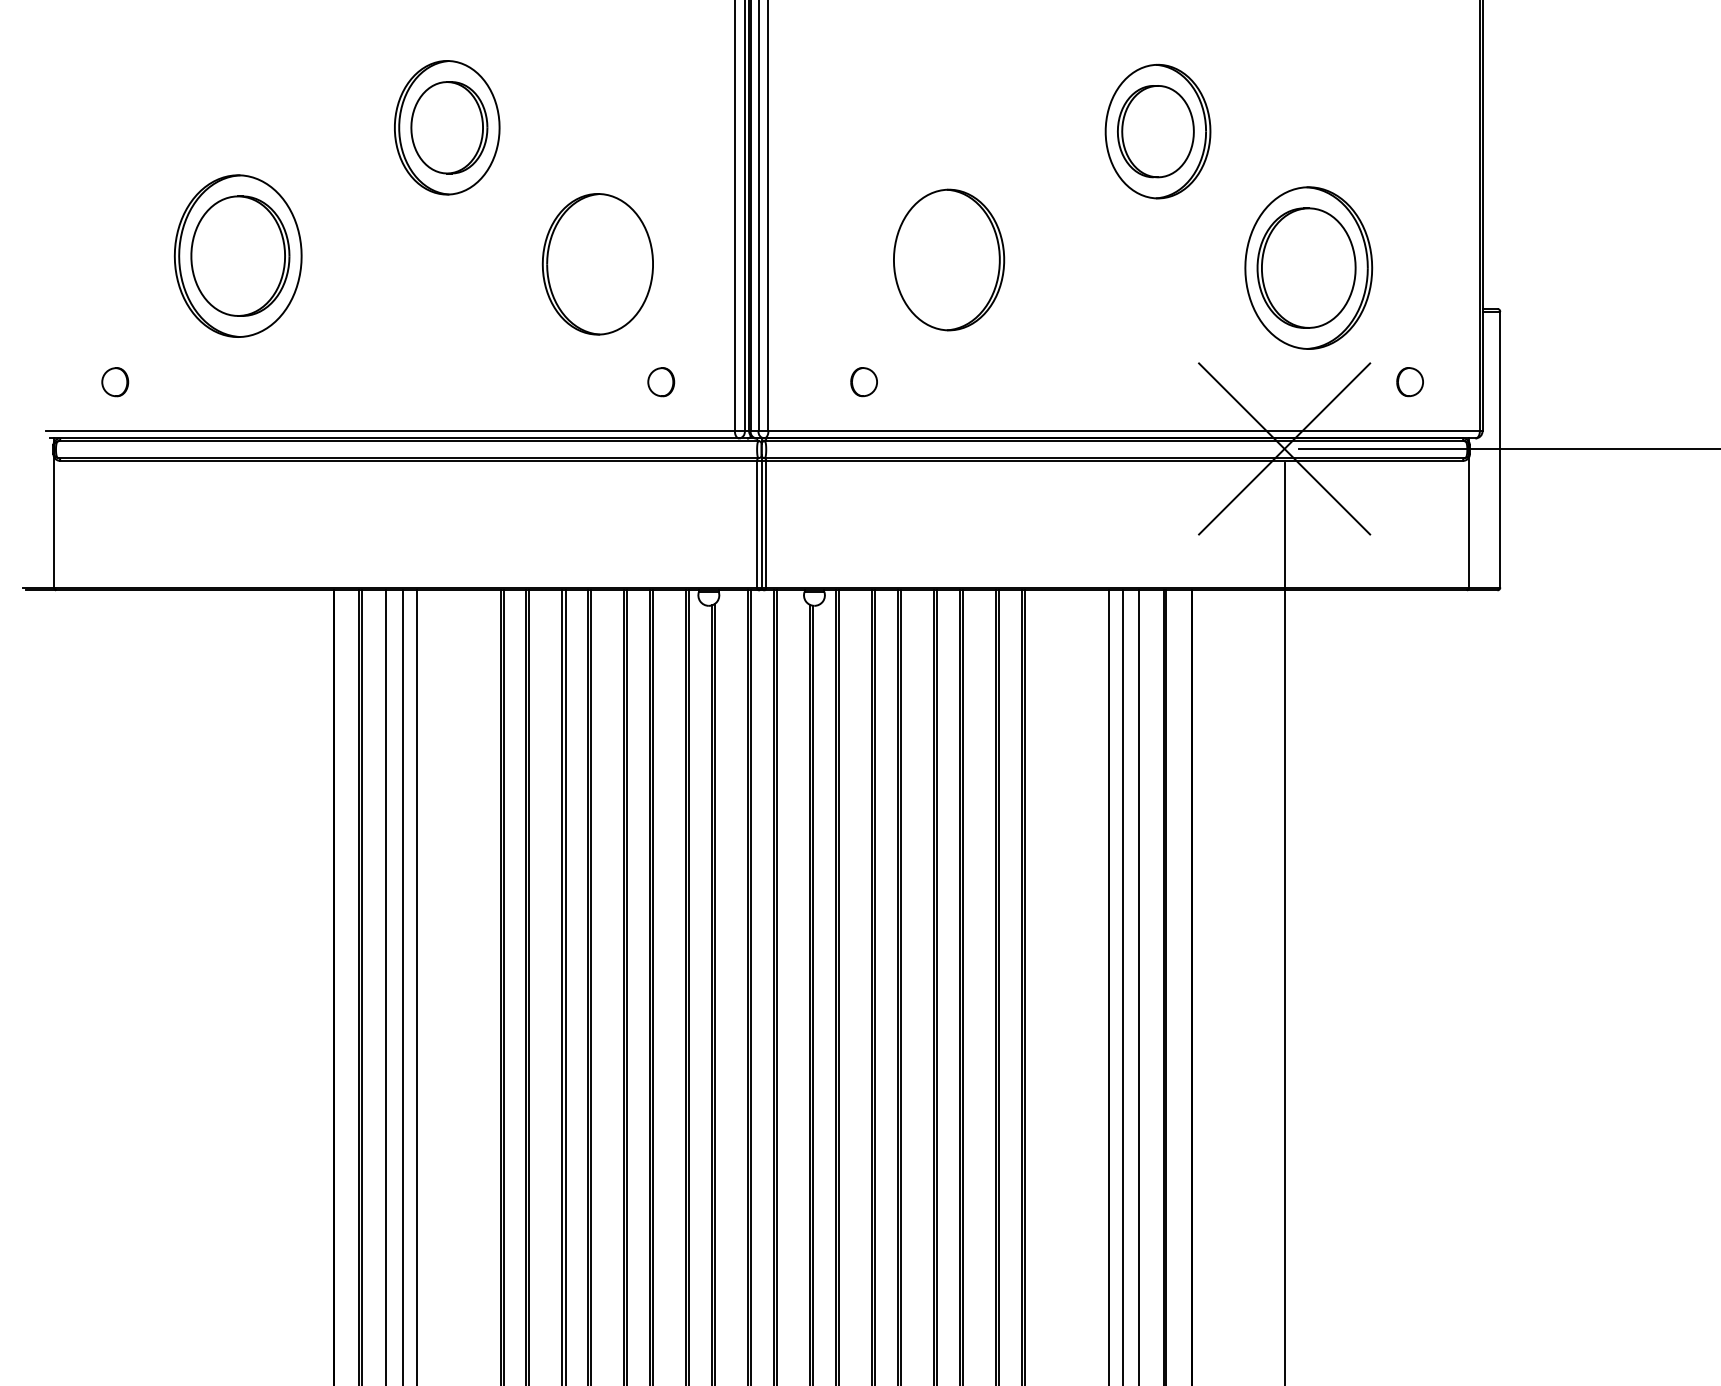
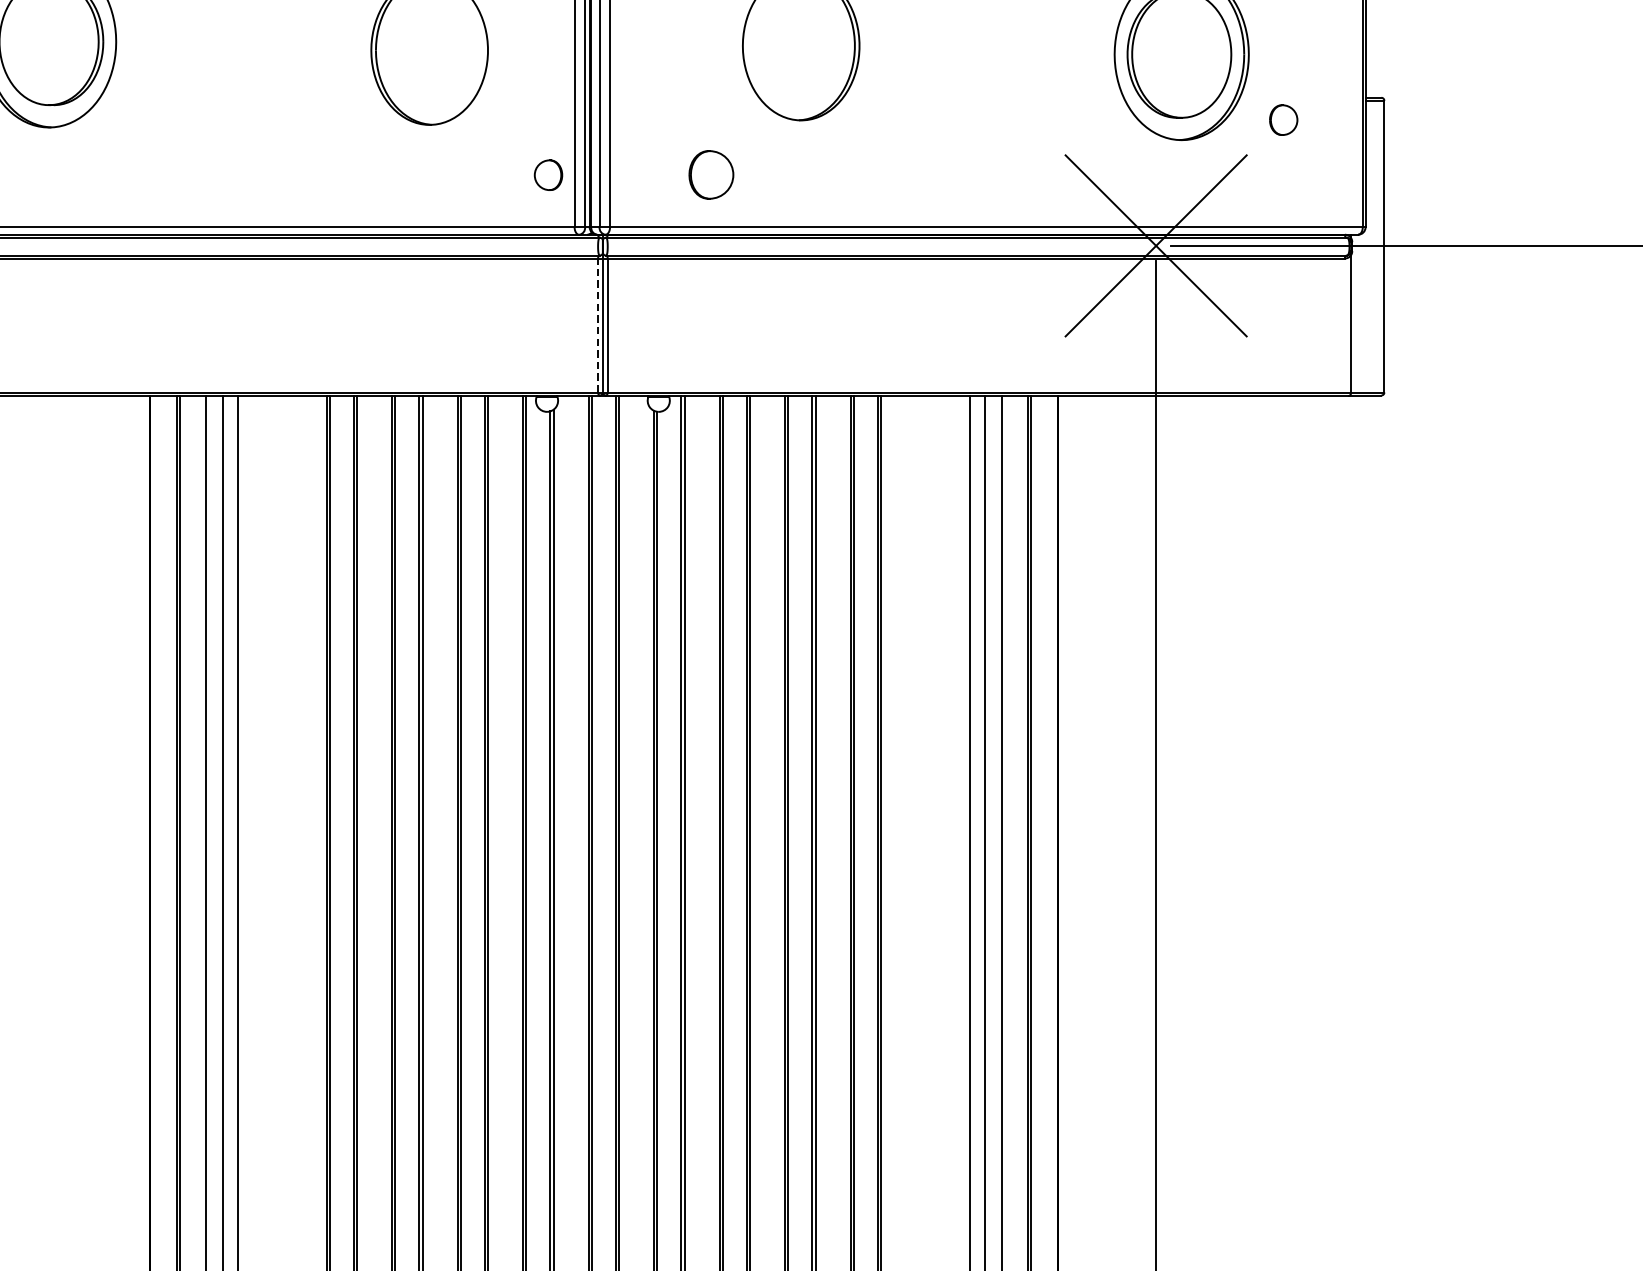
part: (661, 382) -> (548, 175), moved
part: (863, 382) -> (710, 175), size x1.6
part: (1409, 382) -> (1283, 120), moved
line: (757, 523) -> (598, 324), solid -> dashed

